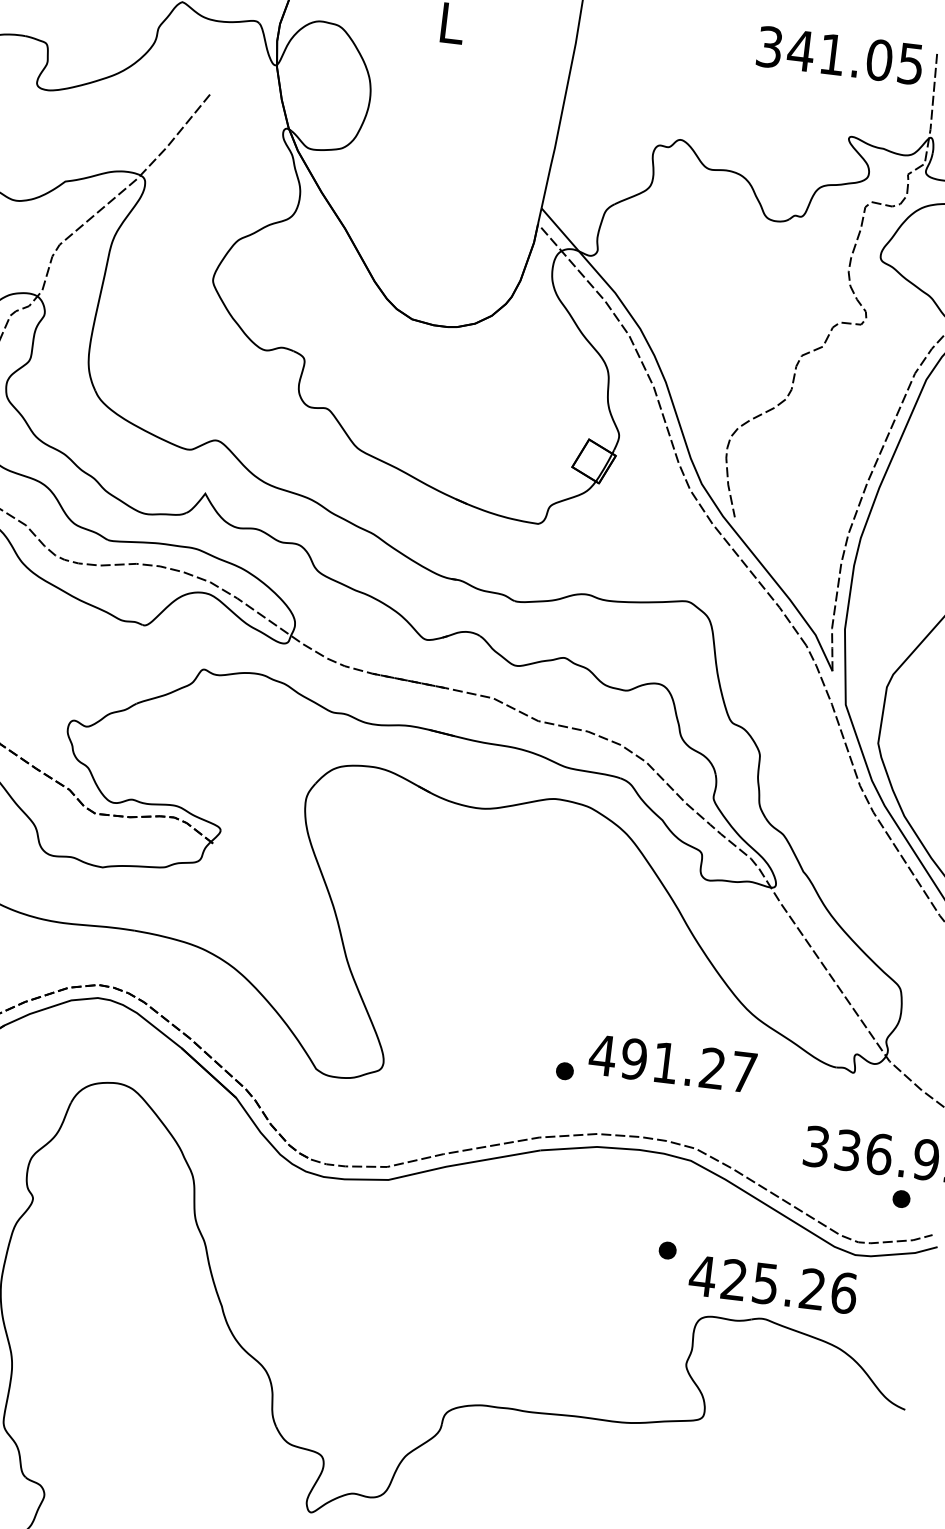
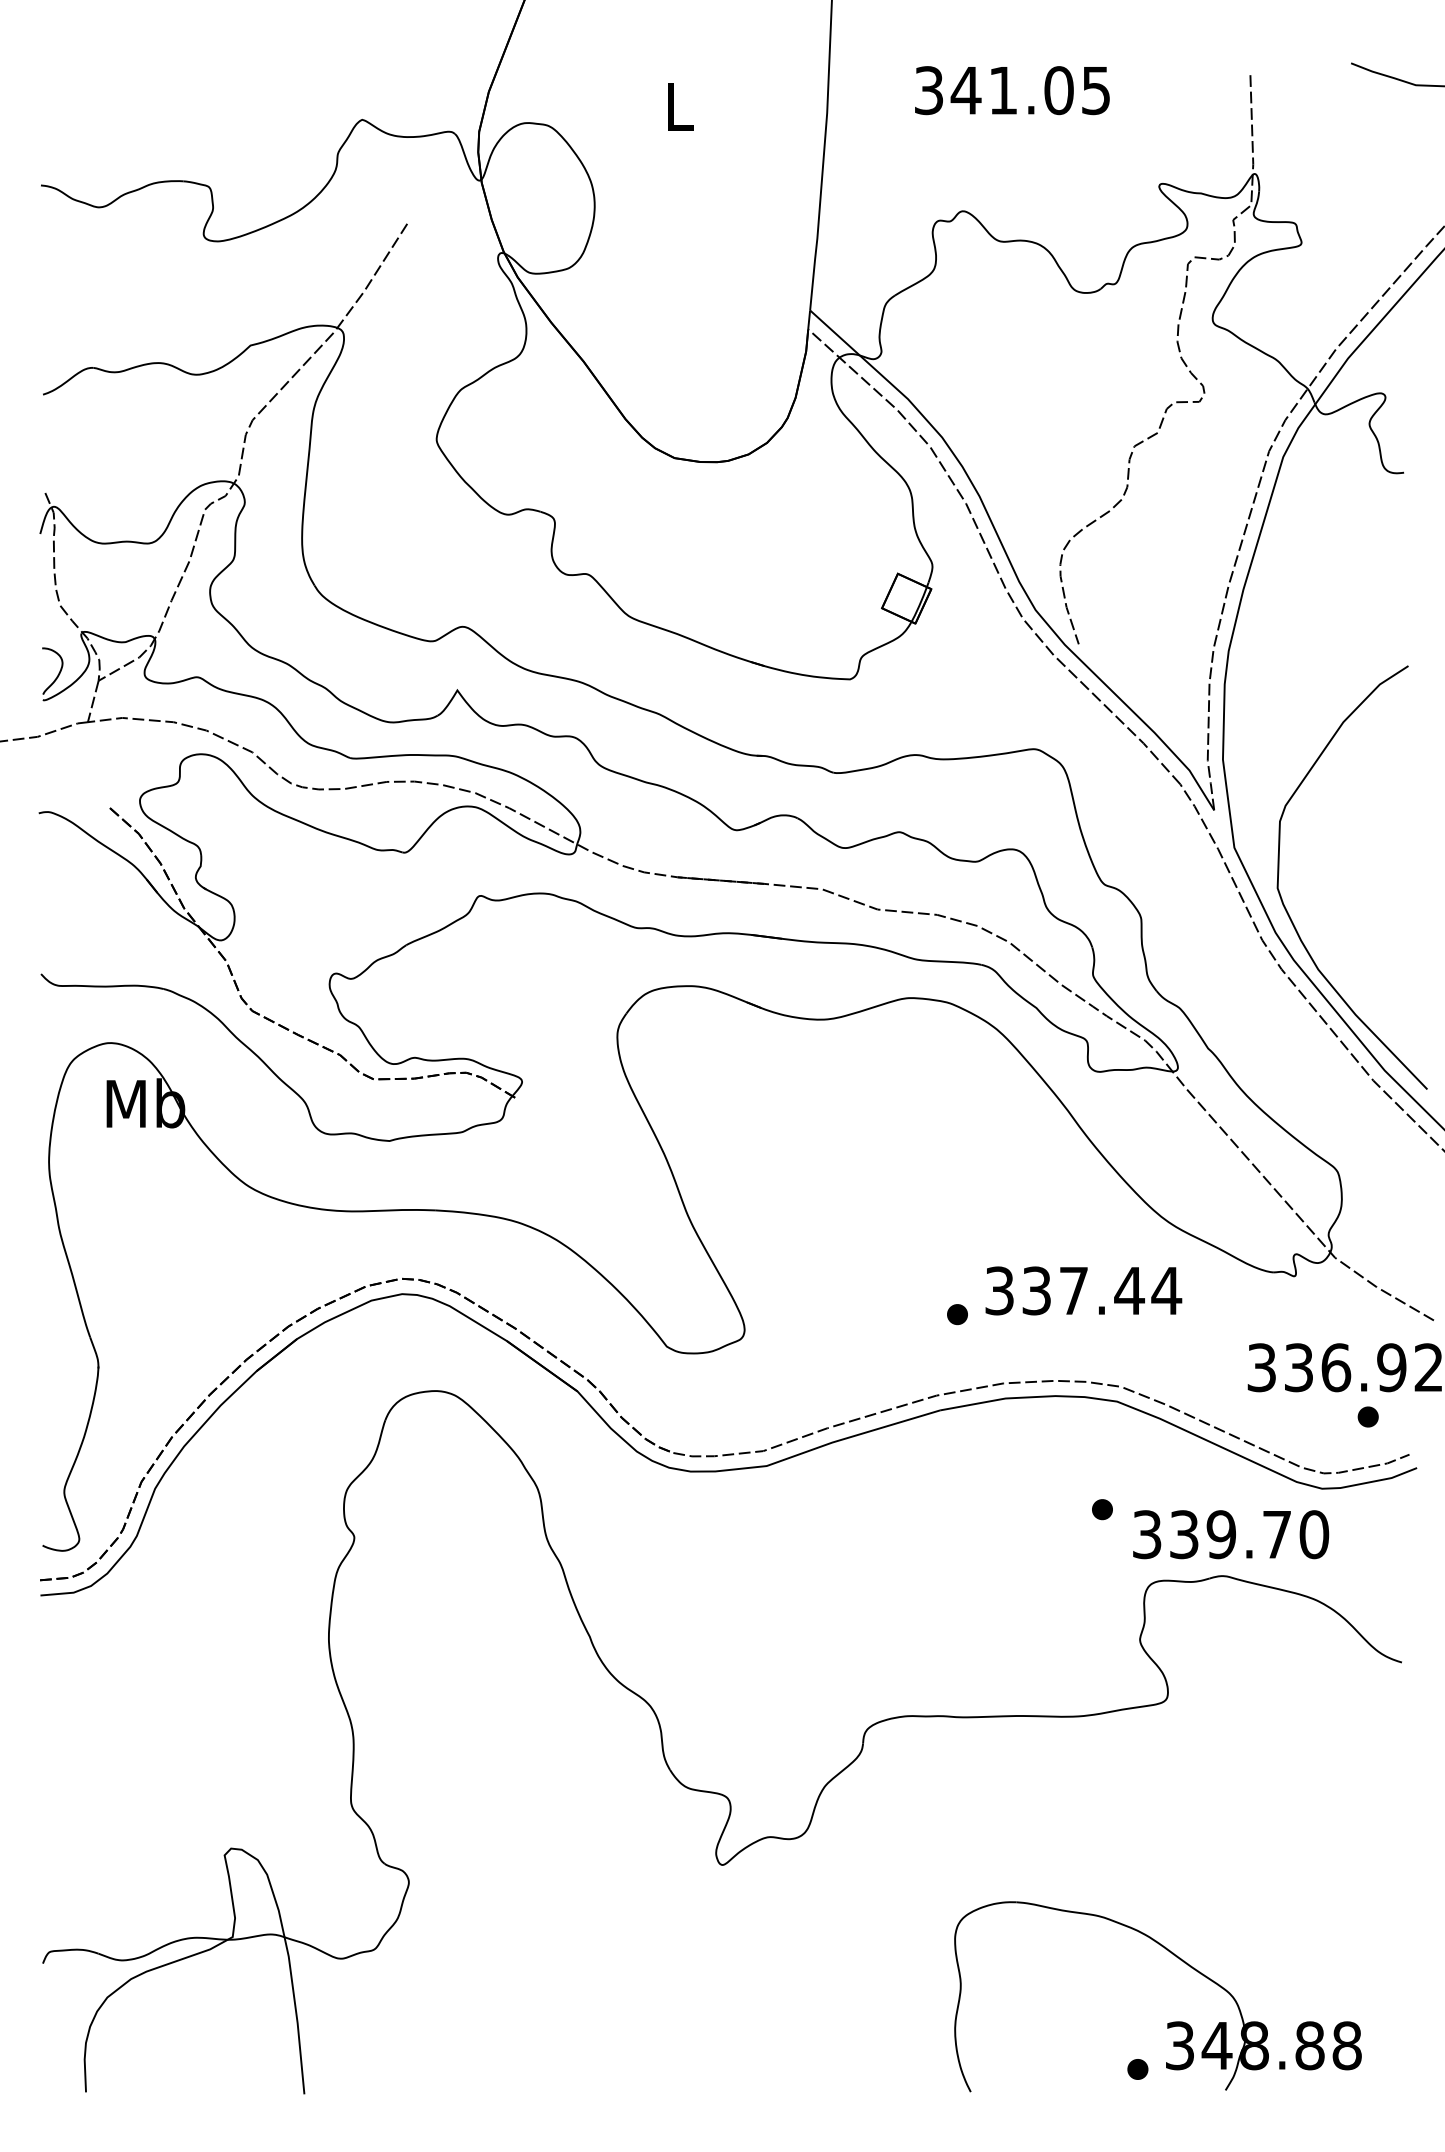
text: (840, 55) -> (1012, 90), moved
text: (673, 1063) -> (1083, 1290), 491.27 -> 337.44
text: (773, 1284) -> (1230, 1534), 425.26 -> 339.70

